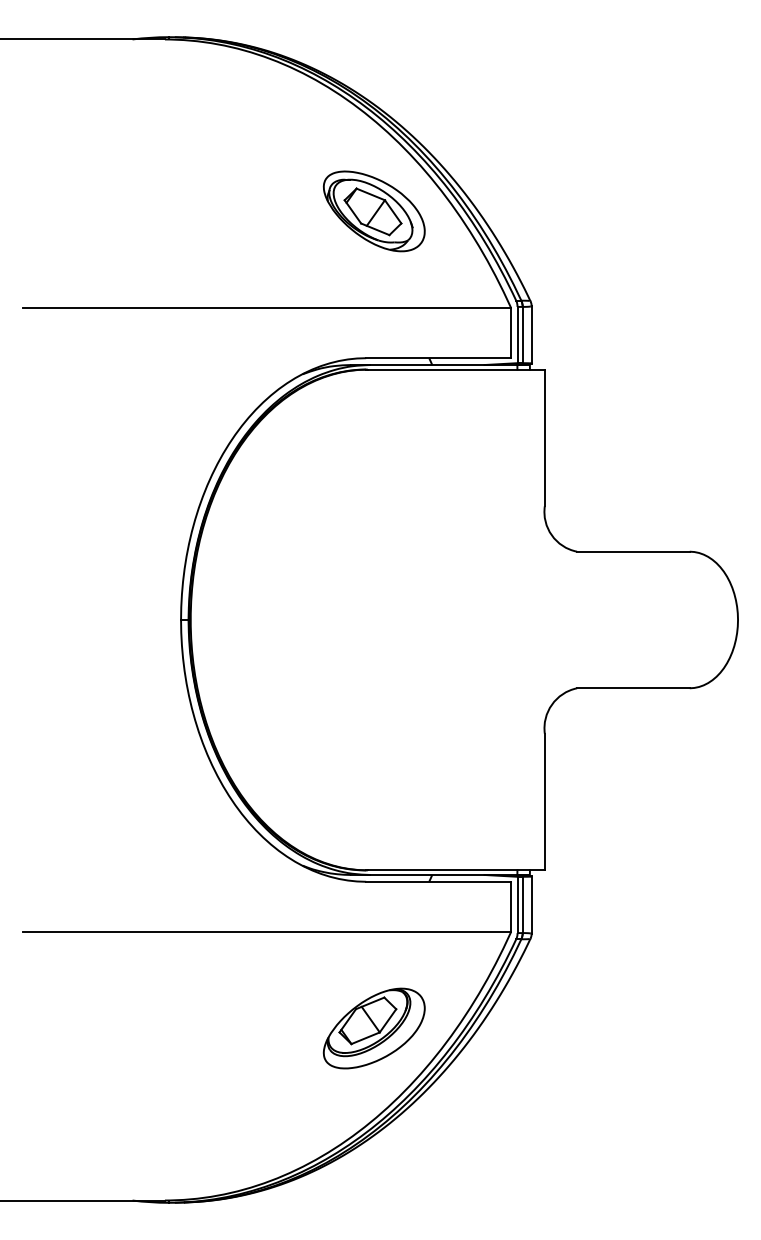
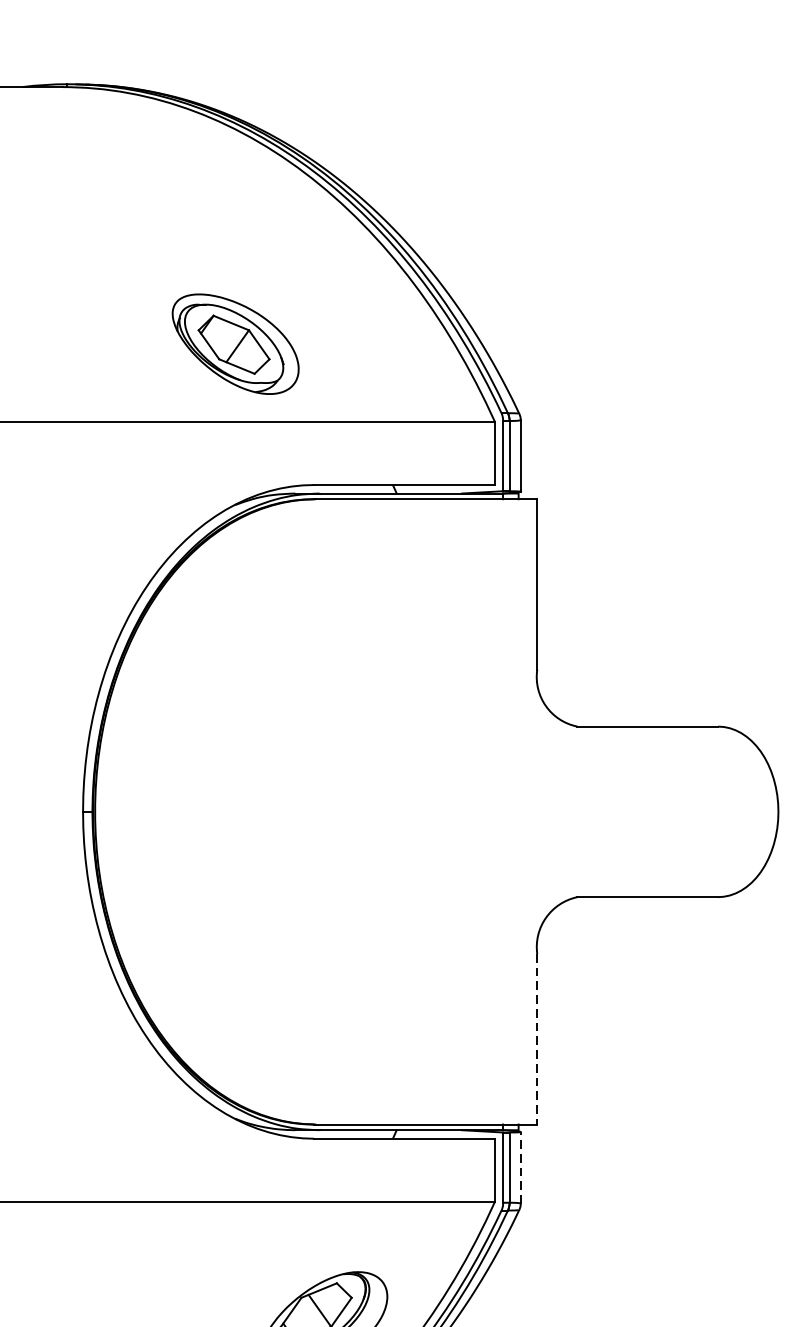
part: (373, 211) -> (234, 344), moved
line: (544, 802) -> (536, 1039), solid -> dashed
line: (531, 905) -> (520, 1168), solid -> dashed

